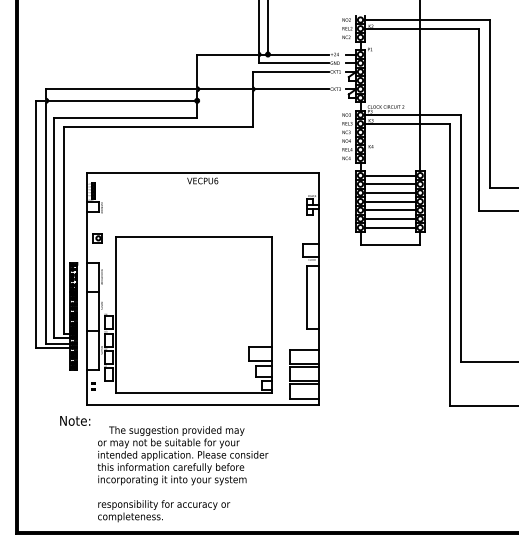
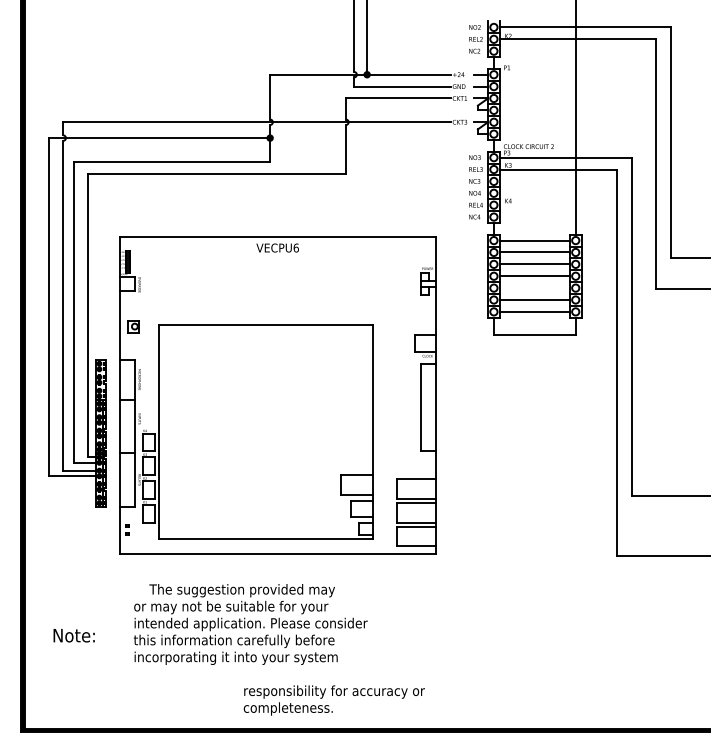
line: (389, 210) -> (533, 288), removed
text: (75, 420) -> (74, 635), moved
text: (164, 511) -> (334, 700), moved

